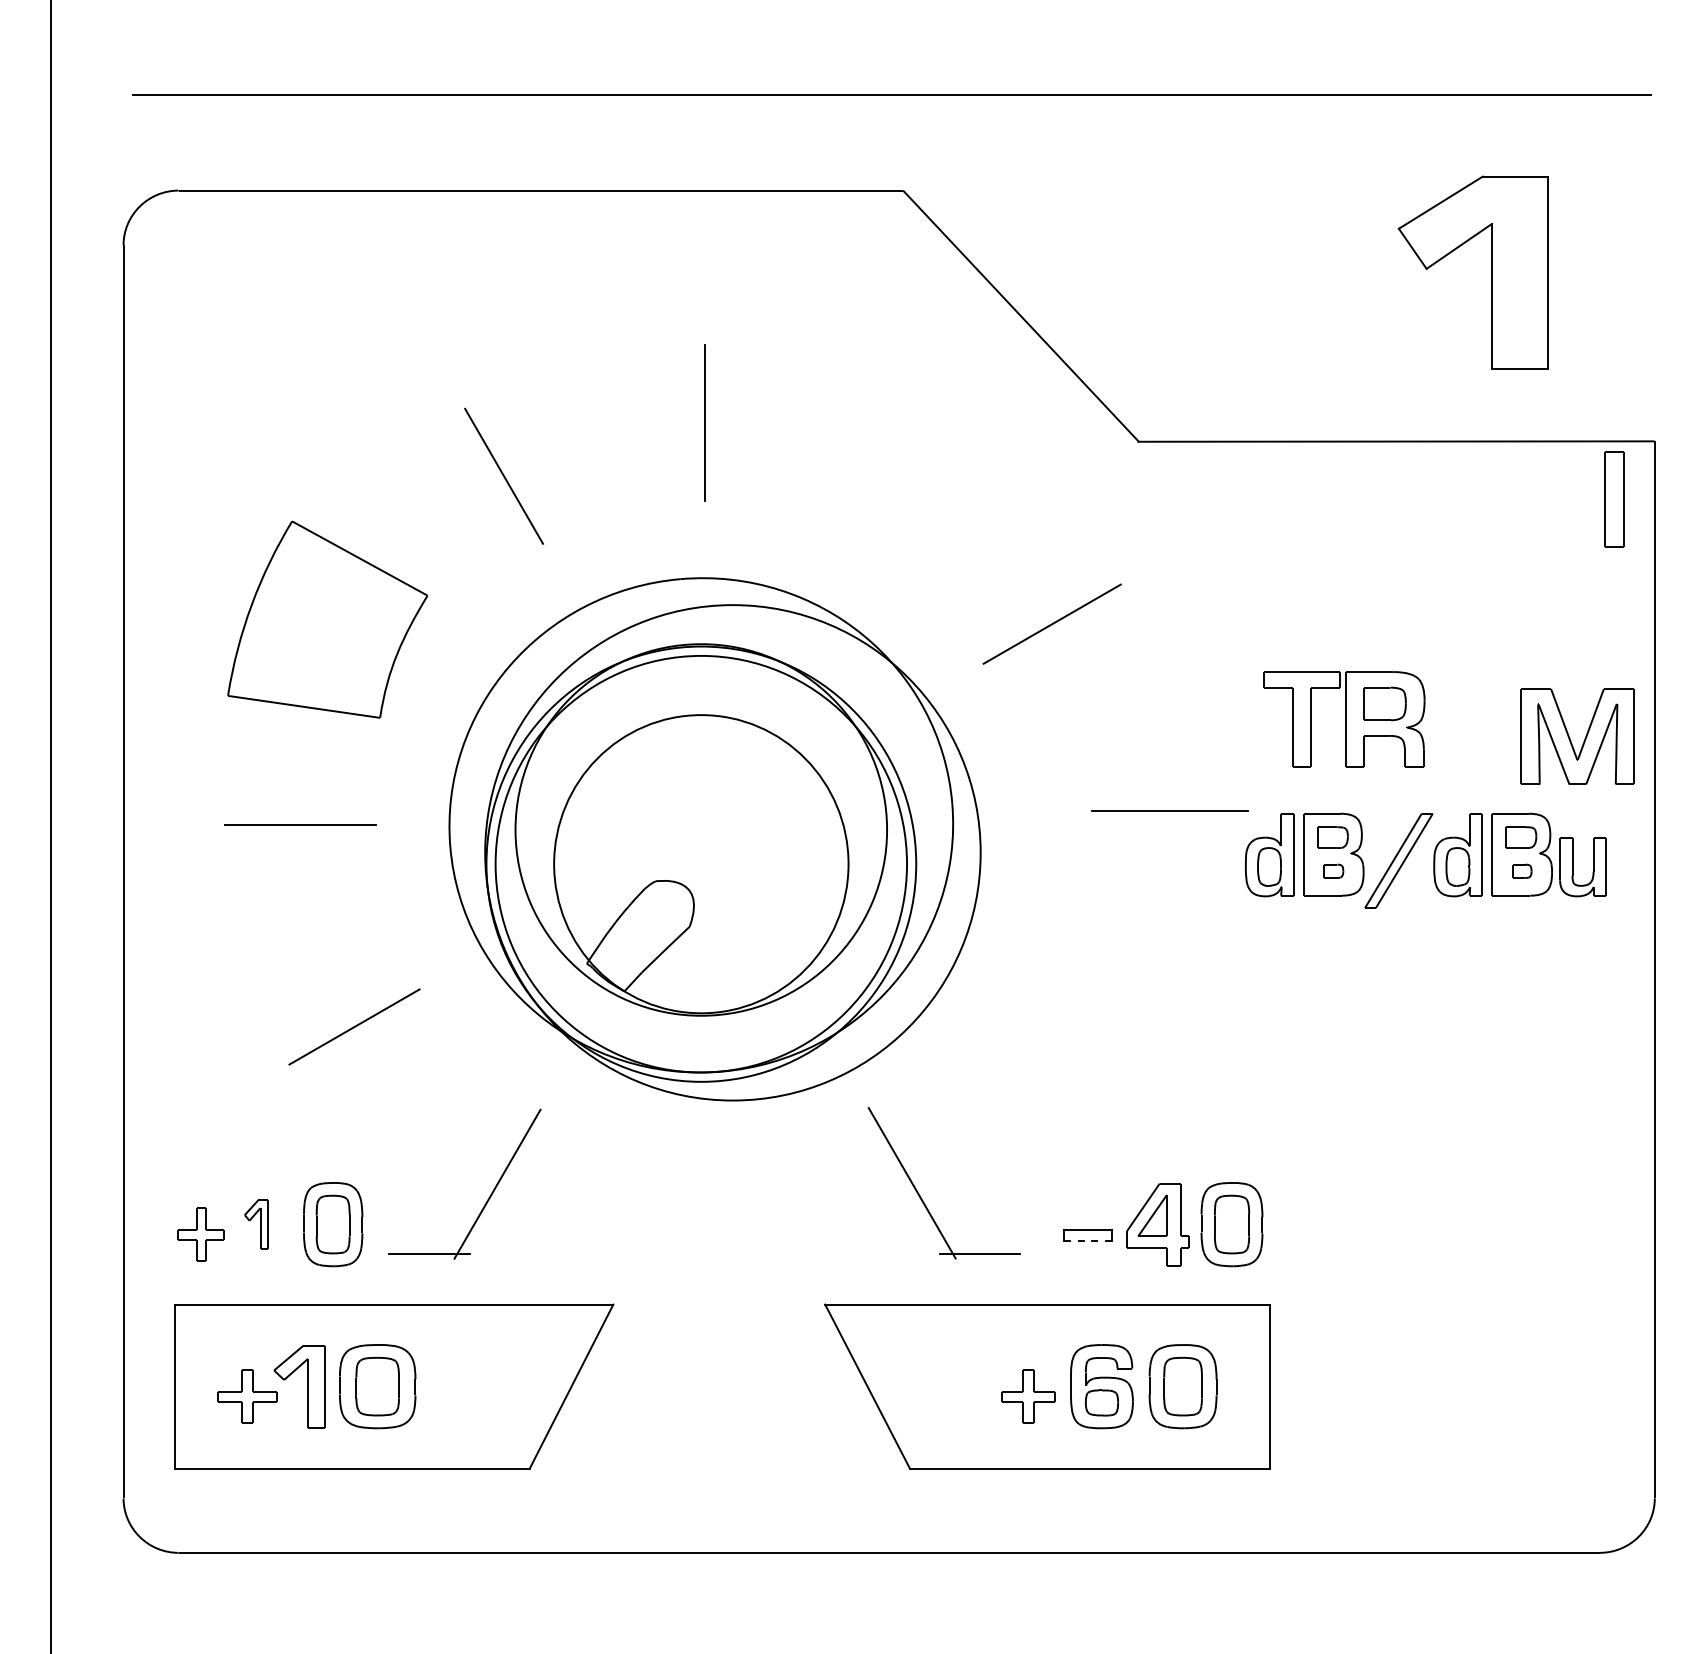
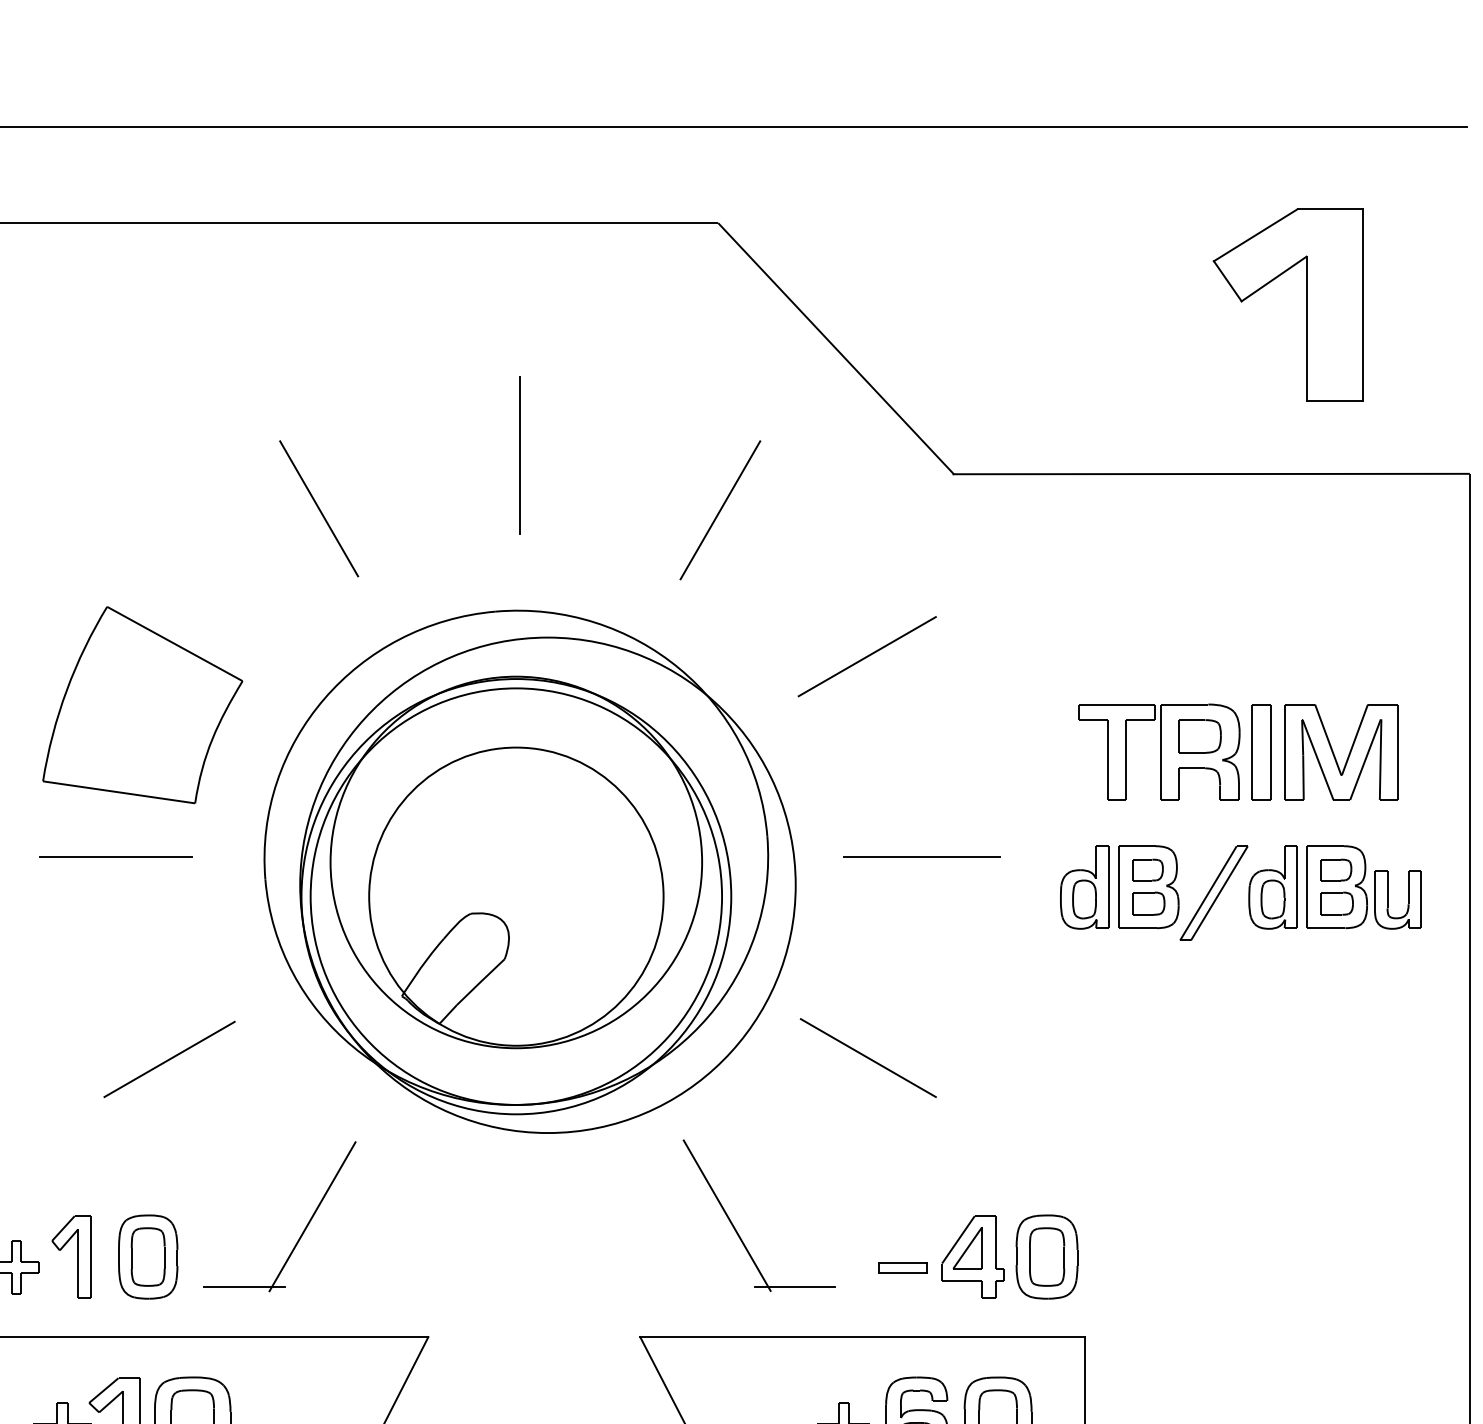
line: (905, 477) -> (720, 509), added
part: (1614, 499) -> (1261, 751), moved
part: (327, 619) -> (142, 704), moved
part: (1571, 740) -> (1335, 755), moved
line: (1169, 810) -> (921, 856), moved
part: (1333, 871) -> (1148, 903), size x1.67
part: (1521, 871) -> (1336, 903), size x1.67
line: (1052, 1025) -> (867, 1057), added
part: (256, 1224) -> (71, 1256), size x1.67
line: (1088, 1240) -> (903, 1272), dashed -> solid

